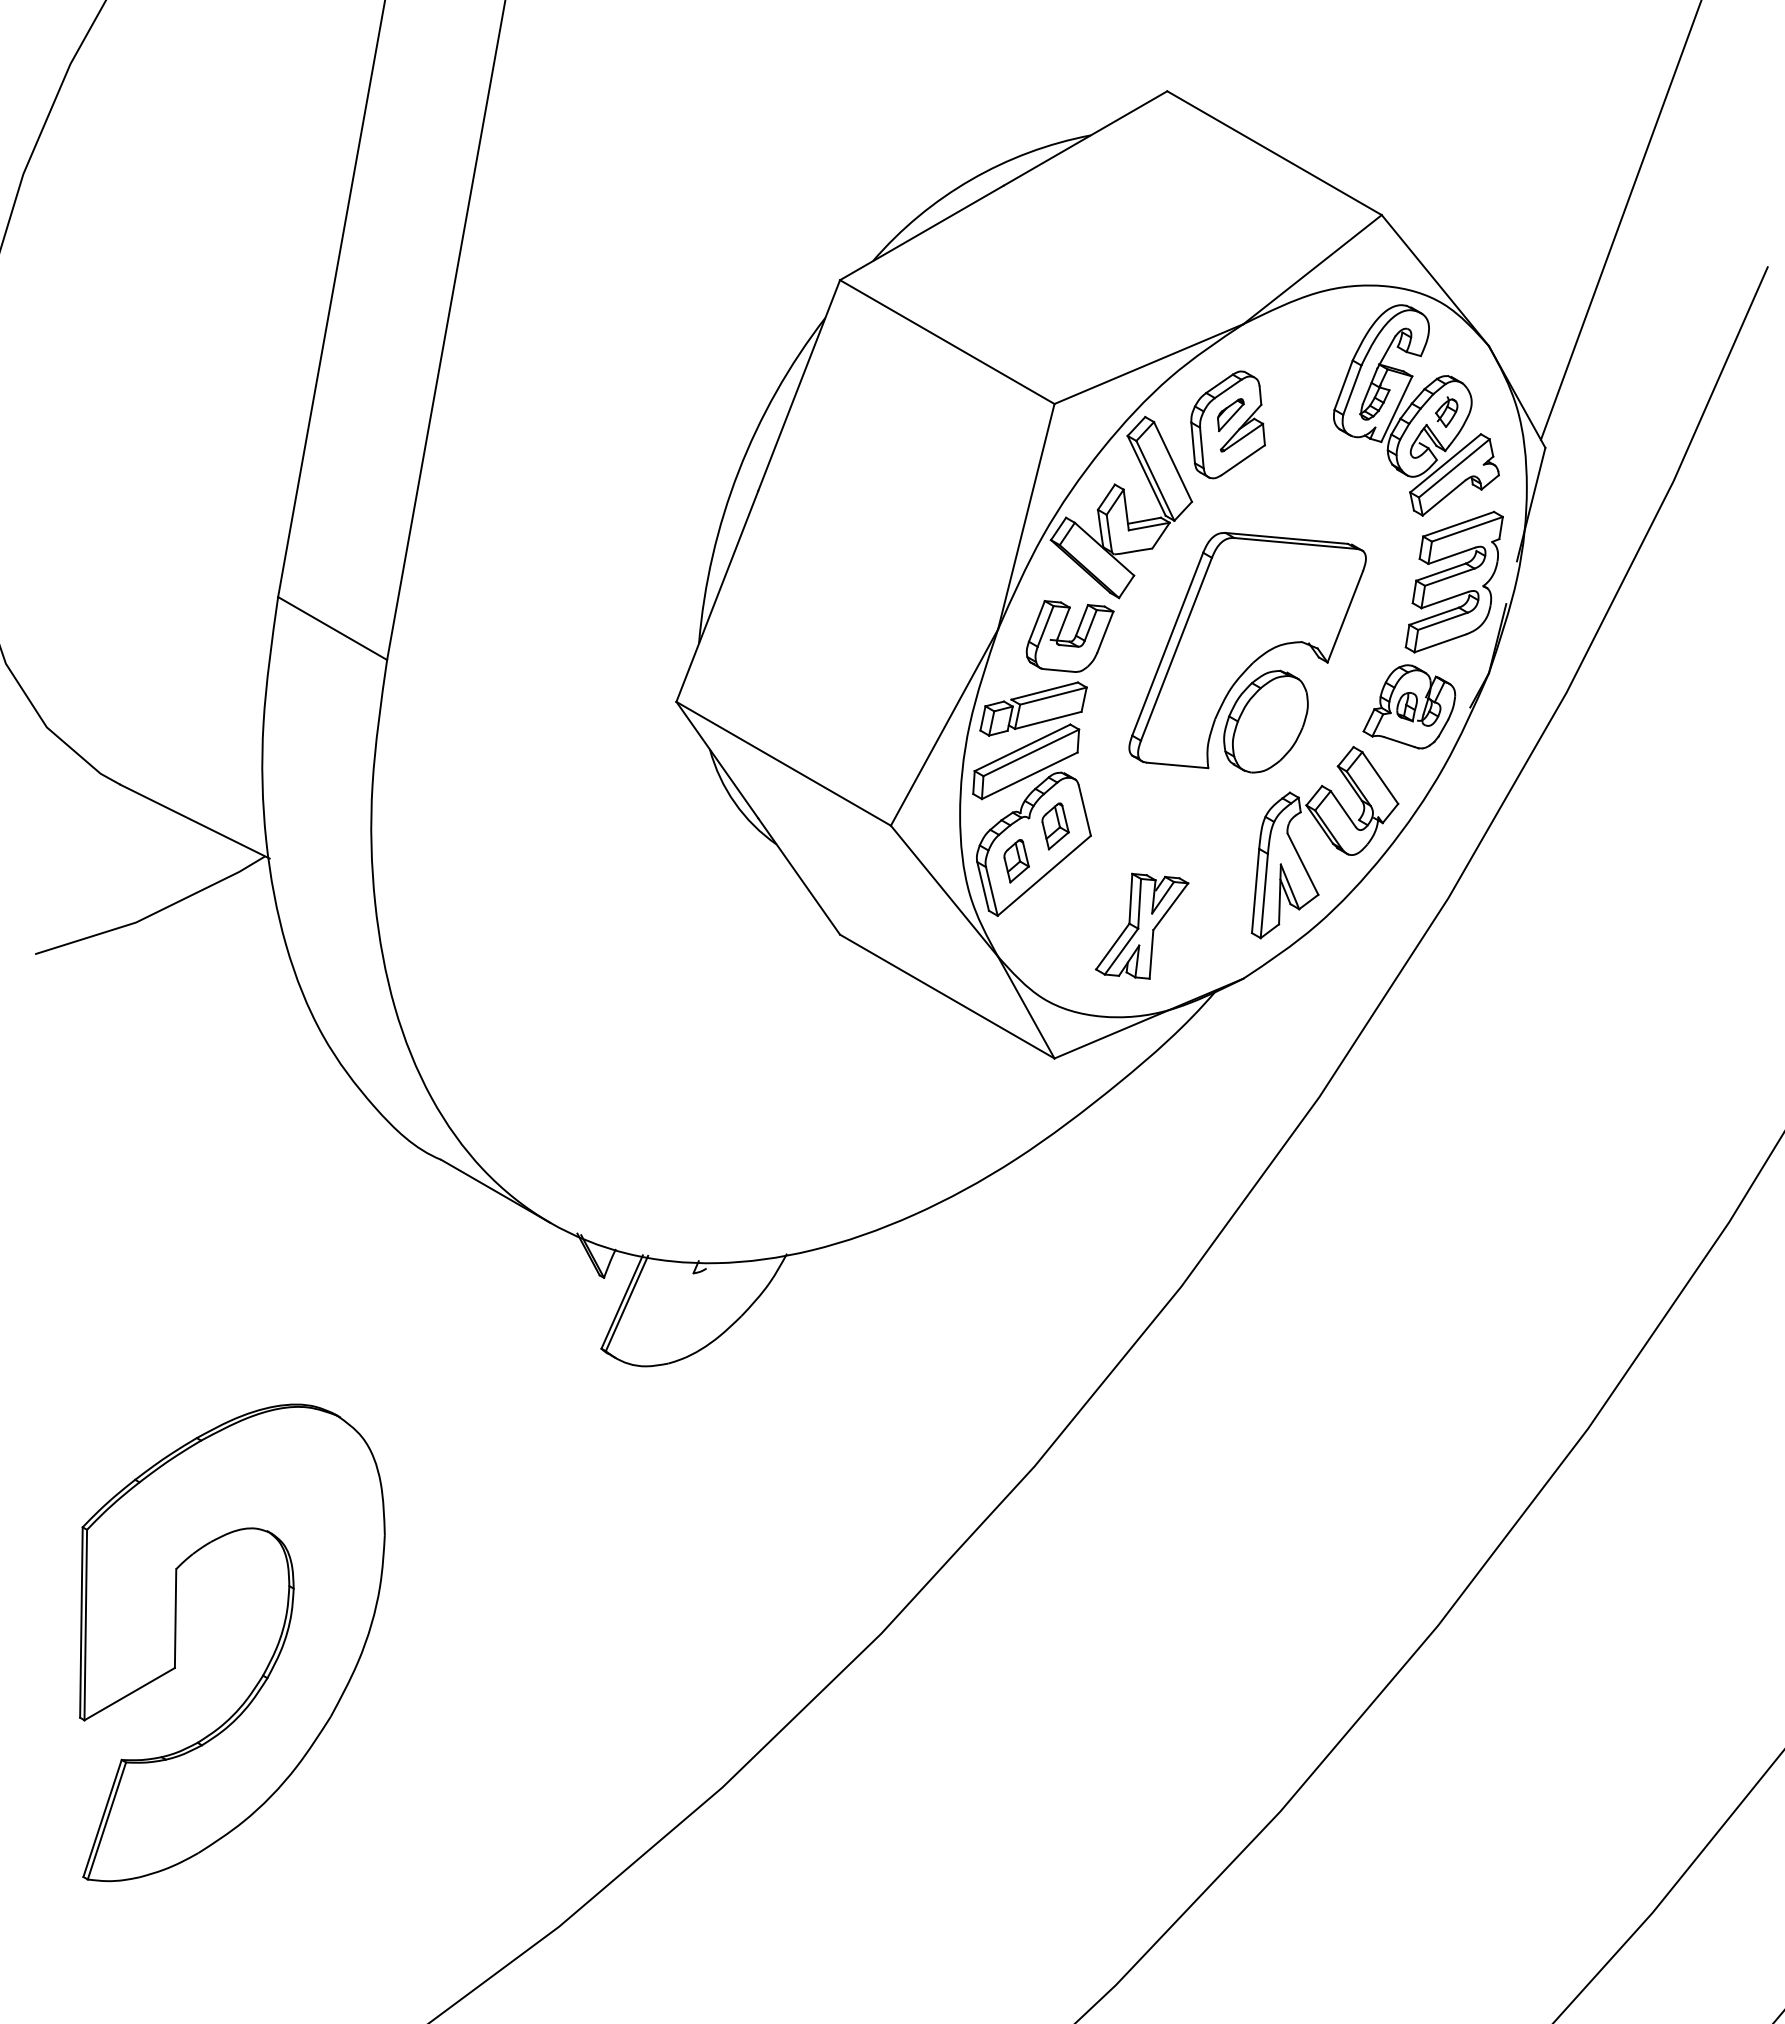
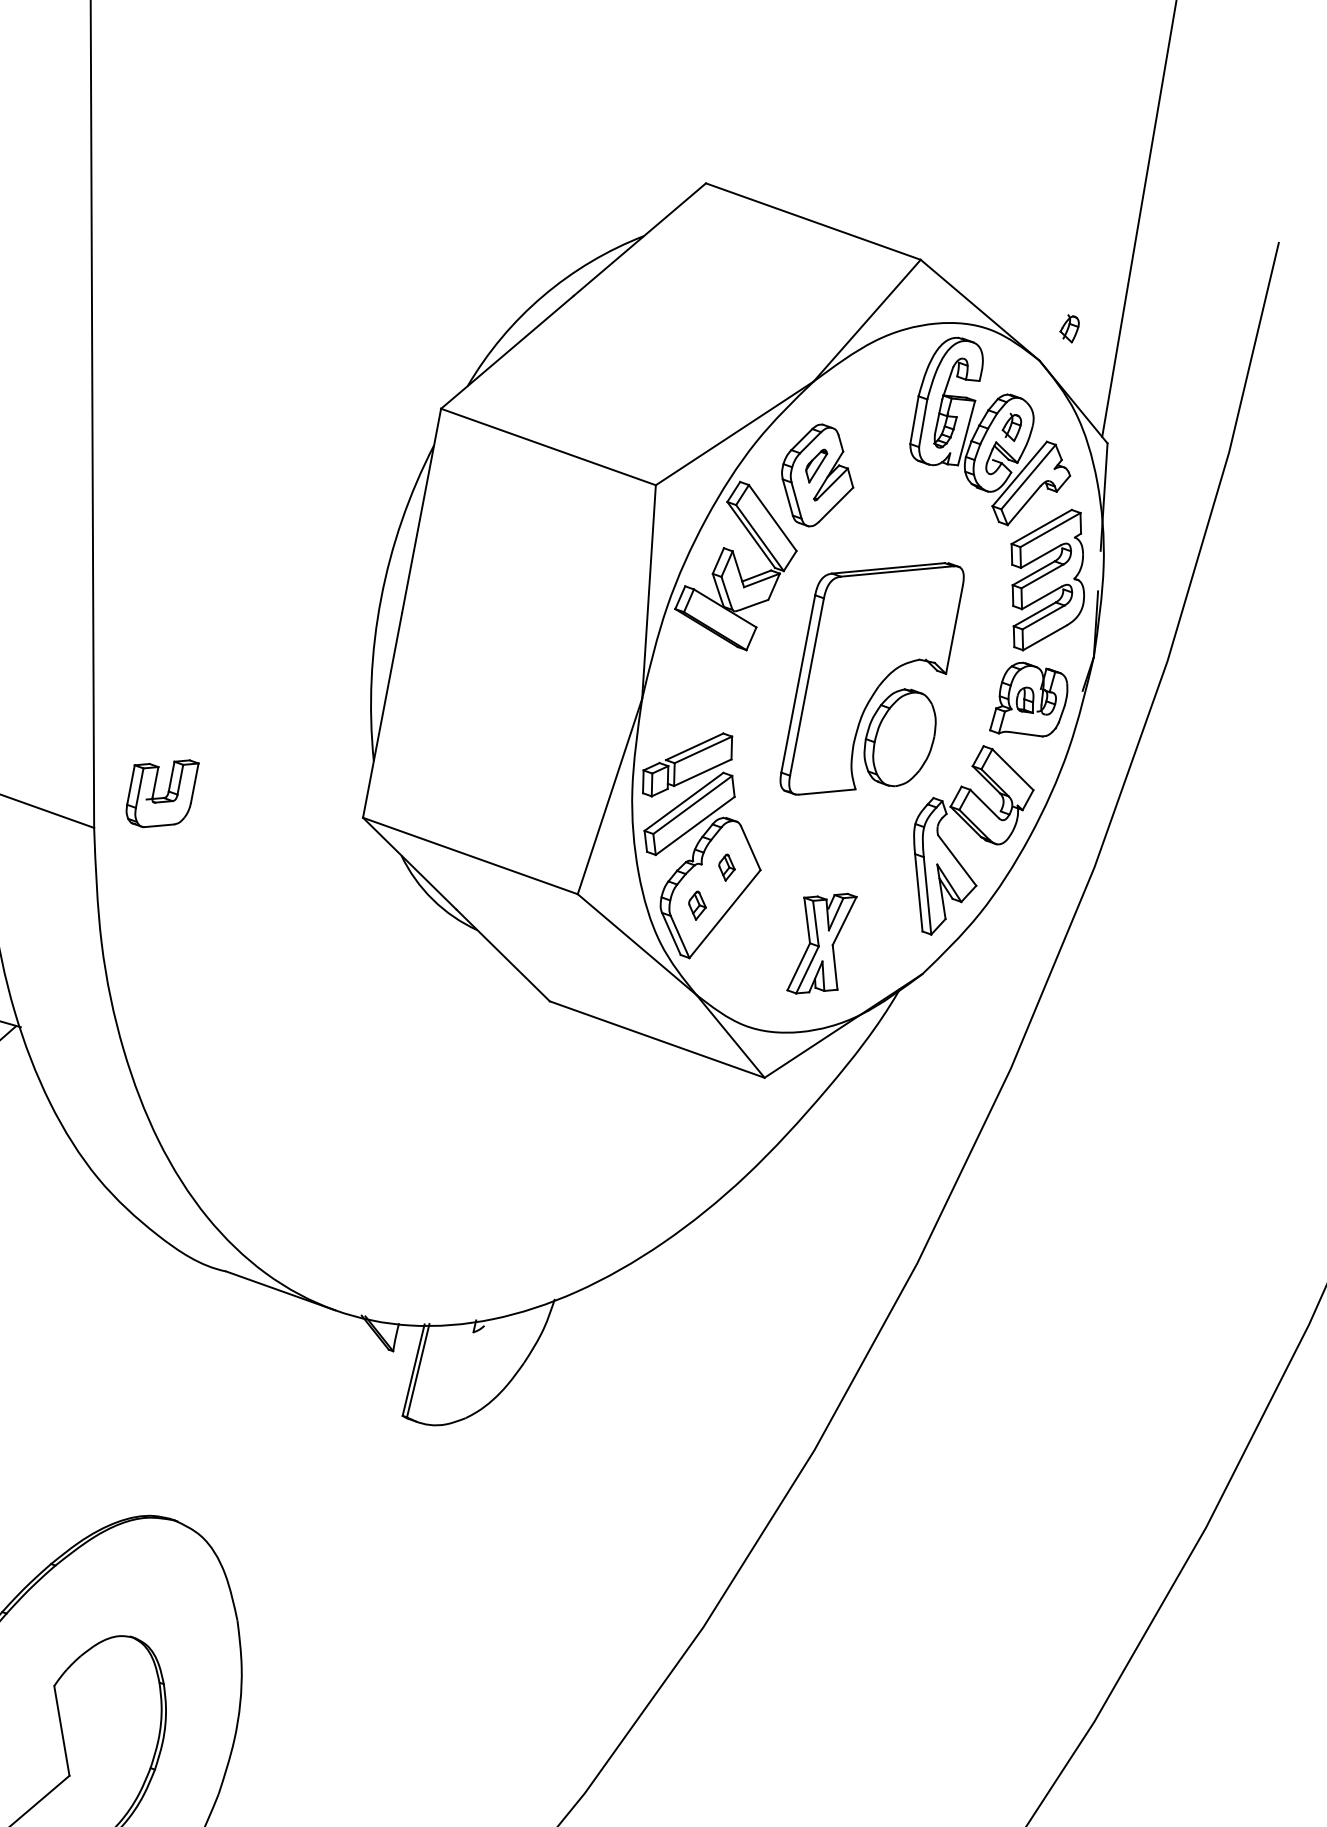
part: (1527, 317) -> (1069, 328), added
part: (1069, 636) -> (162, 793), moved
part: (1055, 826) -> (726, 867), size x0.6
part: (1016, 861) -> (697, 905), size x0.7

